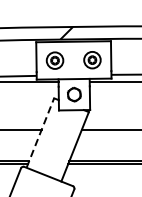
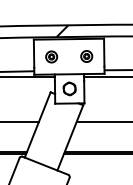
part: (55, 60) -> (51, 56), size x0.71
part: (92, 60) -> (86, 56), size x0.71
line: (40, 132) -> (37, 124), dashed -> solid

